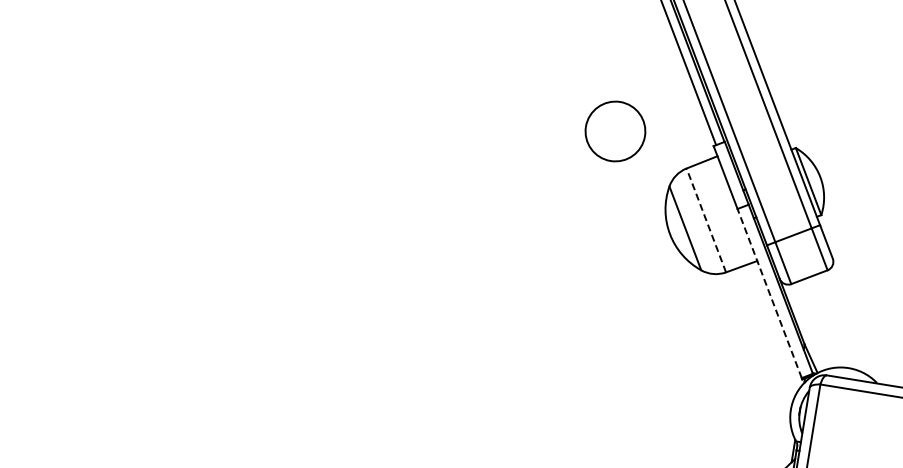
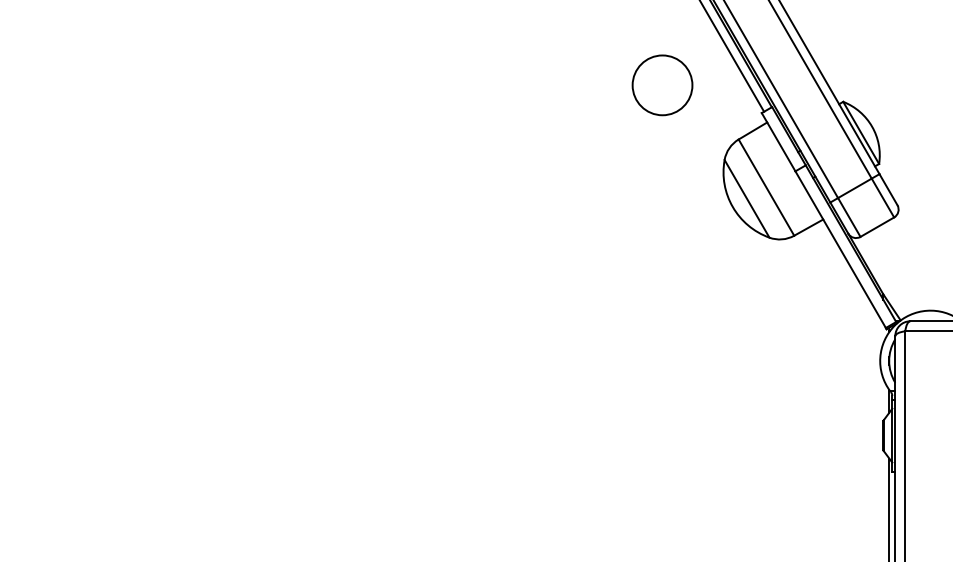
circle: (615, 131) -> (662, 85), moved
line: (706, 220) -> (766, 187), dashed -> solid
line: (769, 293) -> (840, 249), dashed -> solid

